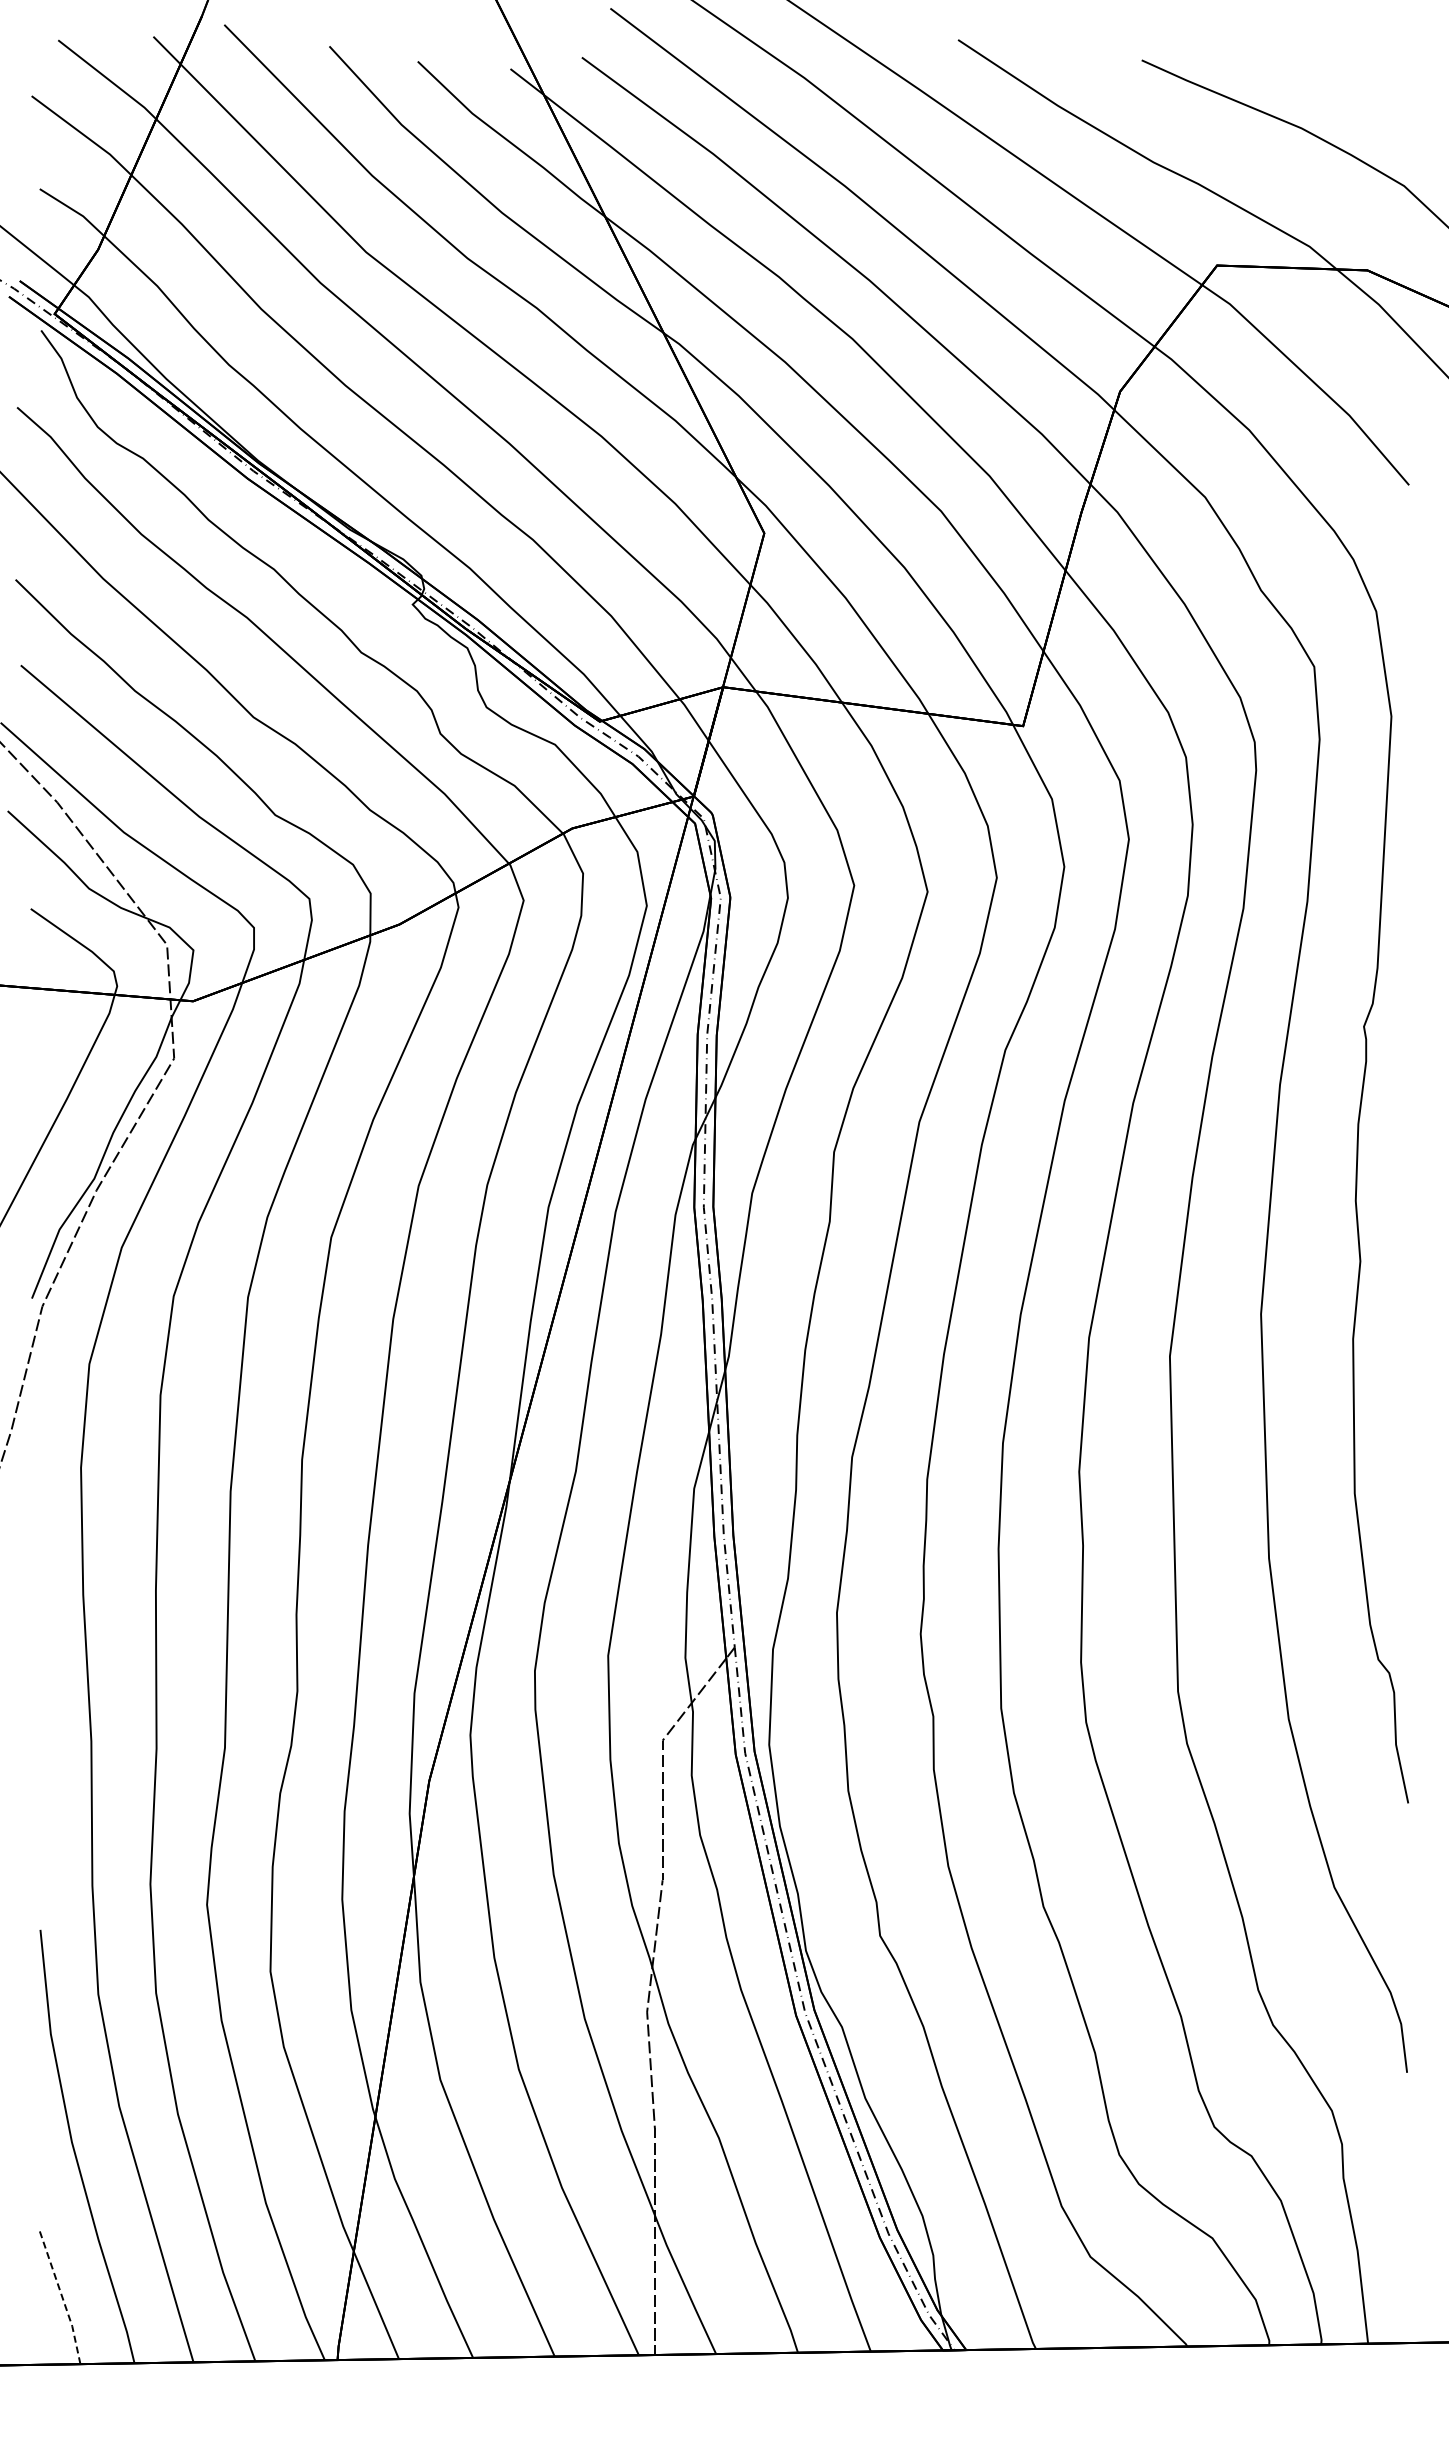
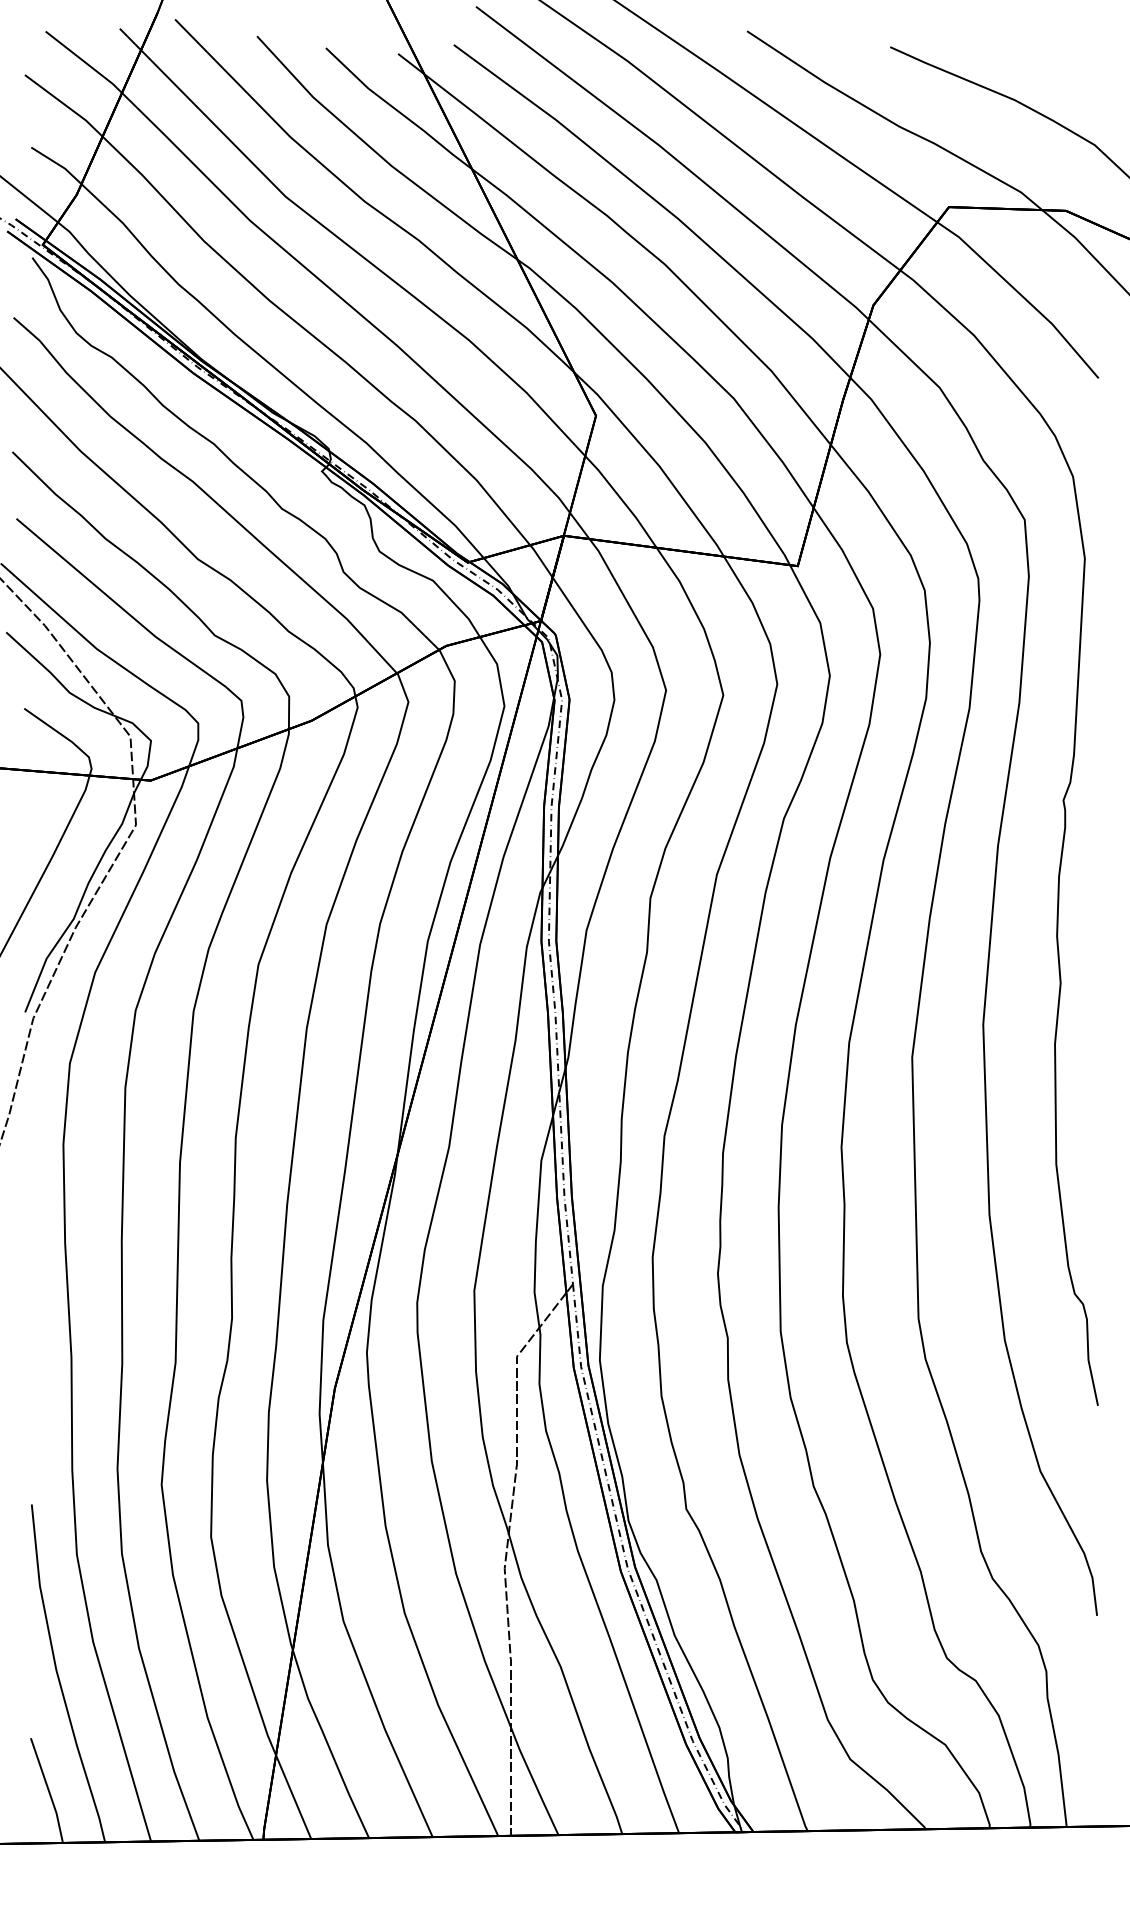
line: (62, 2296) -> (48, 1790), dashed -> solid

